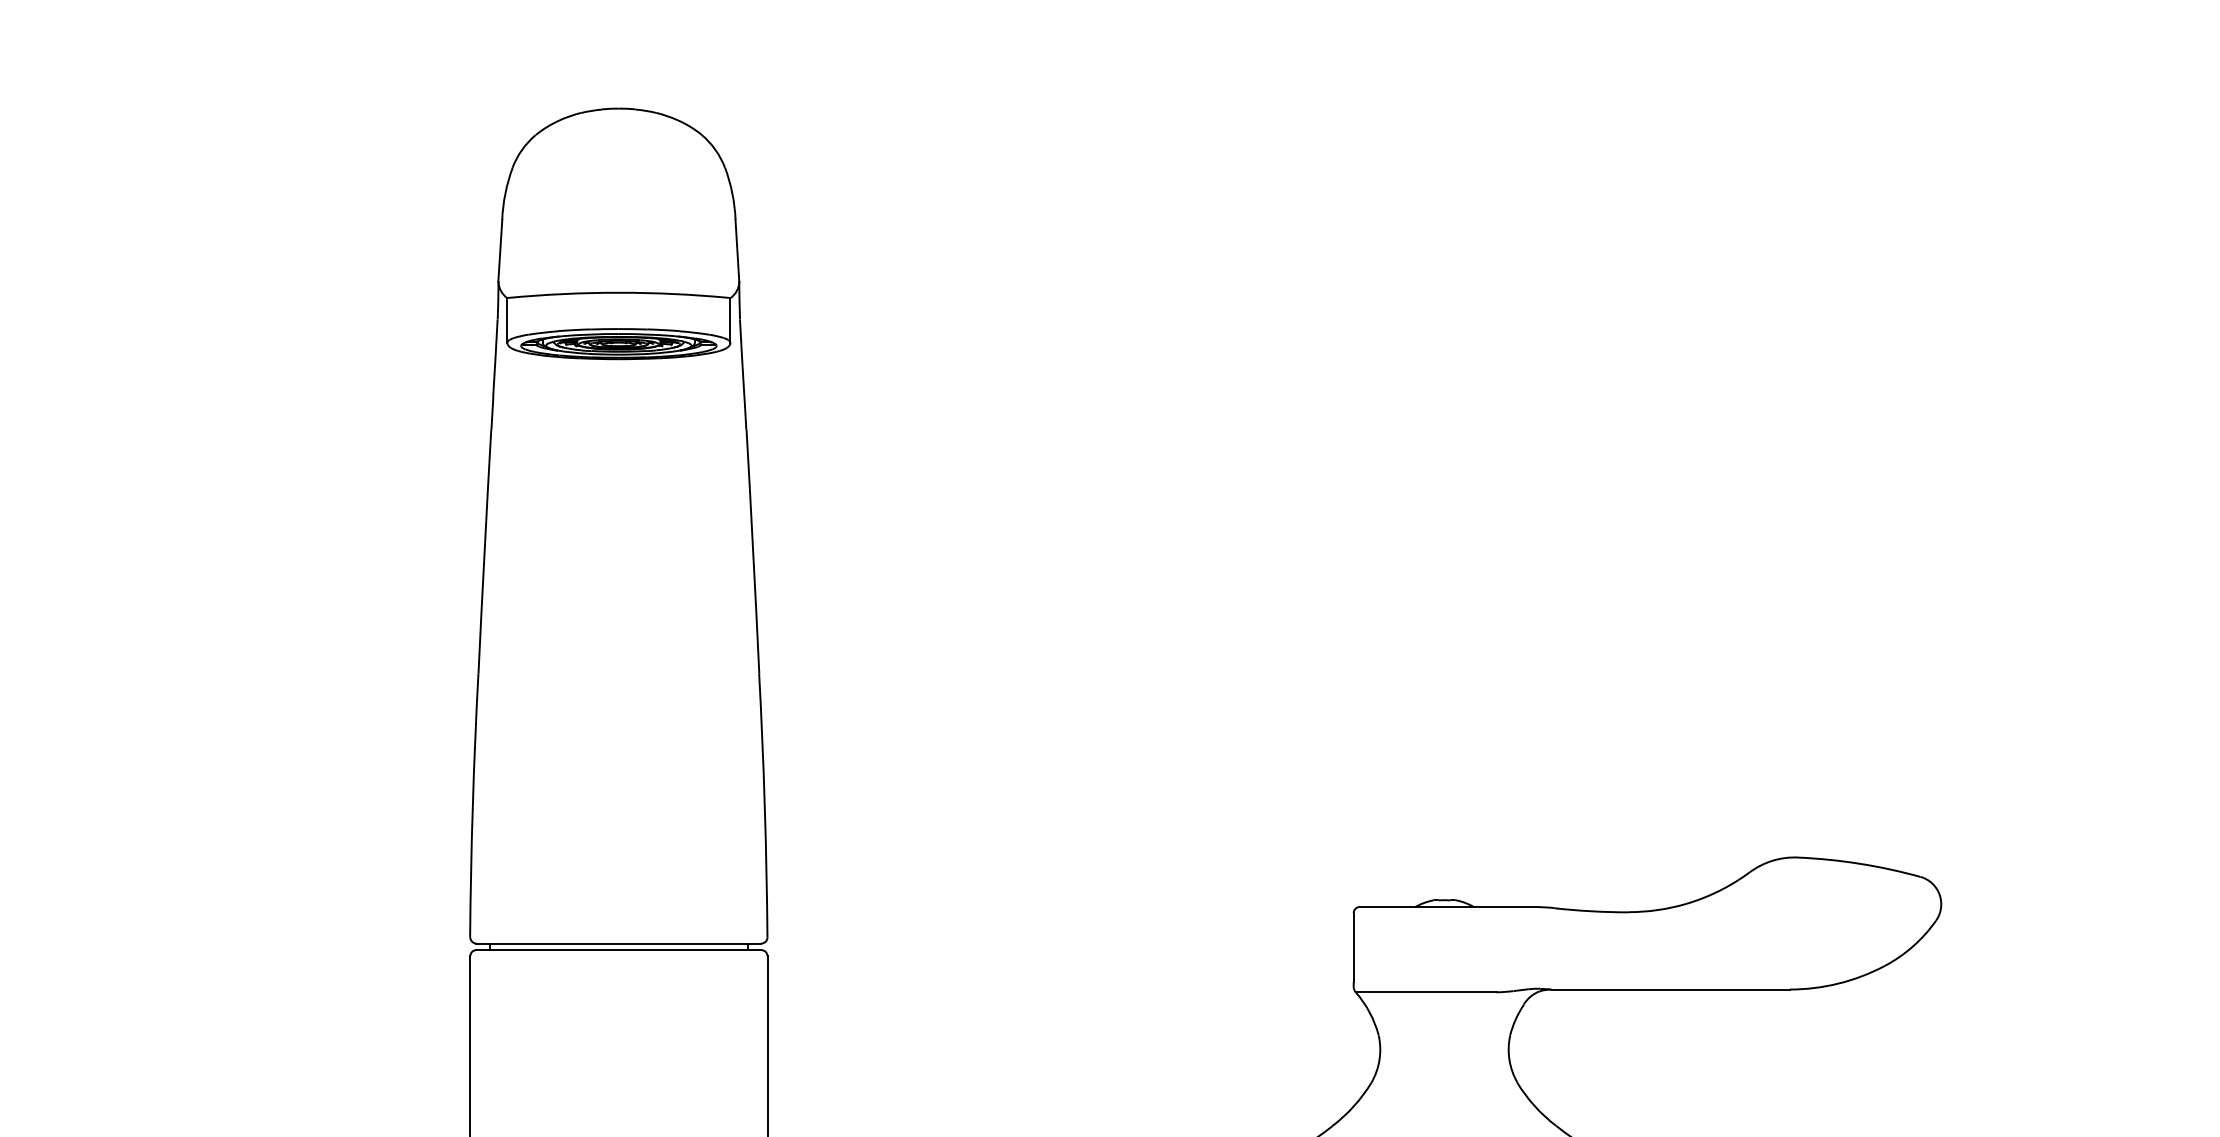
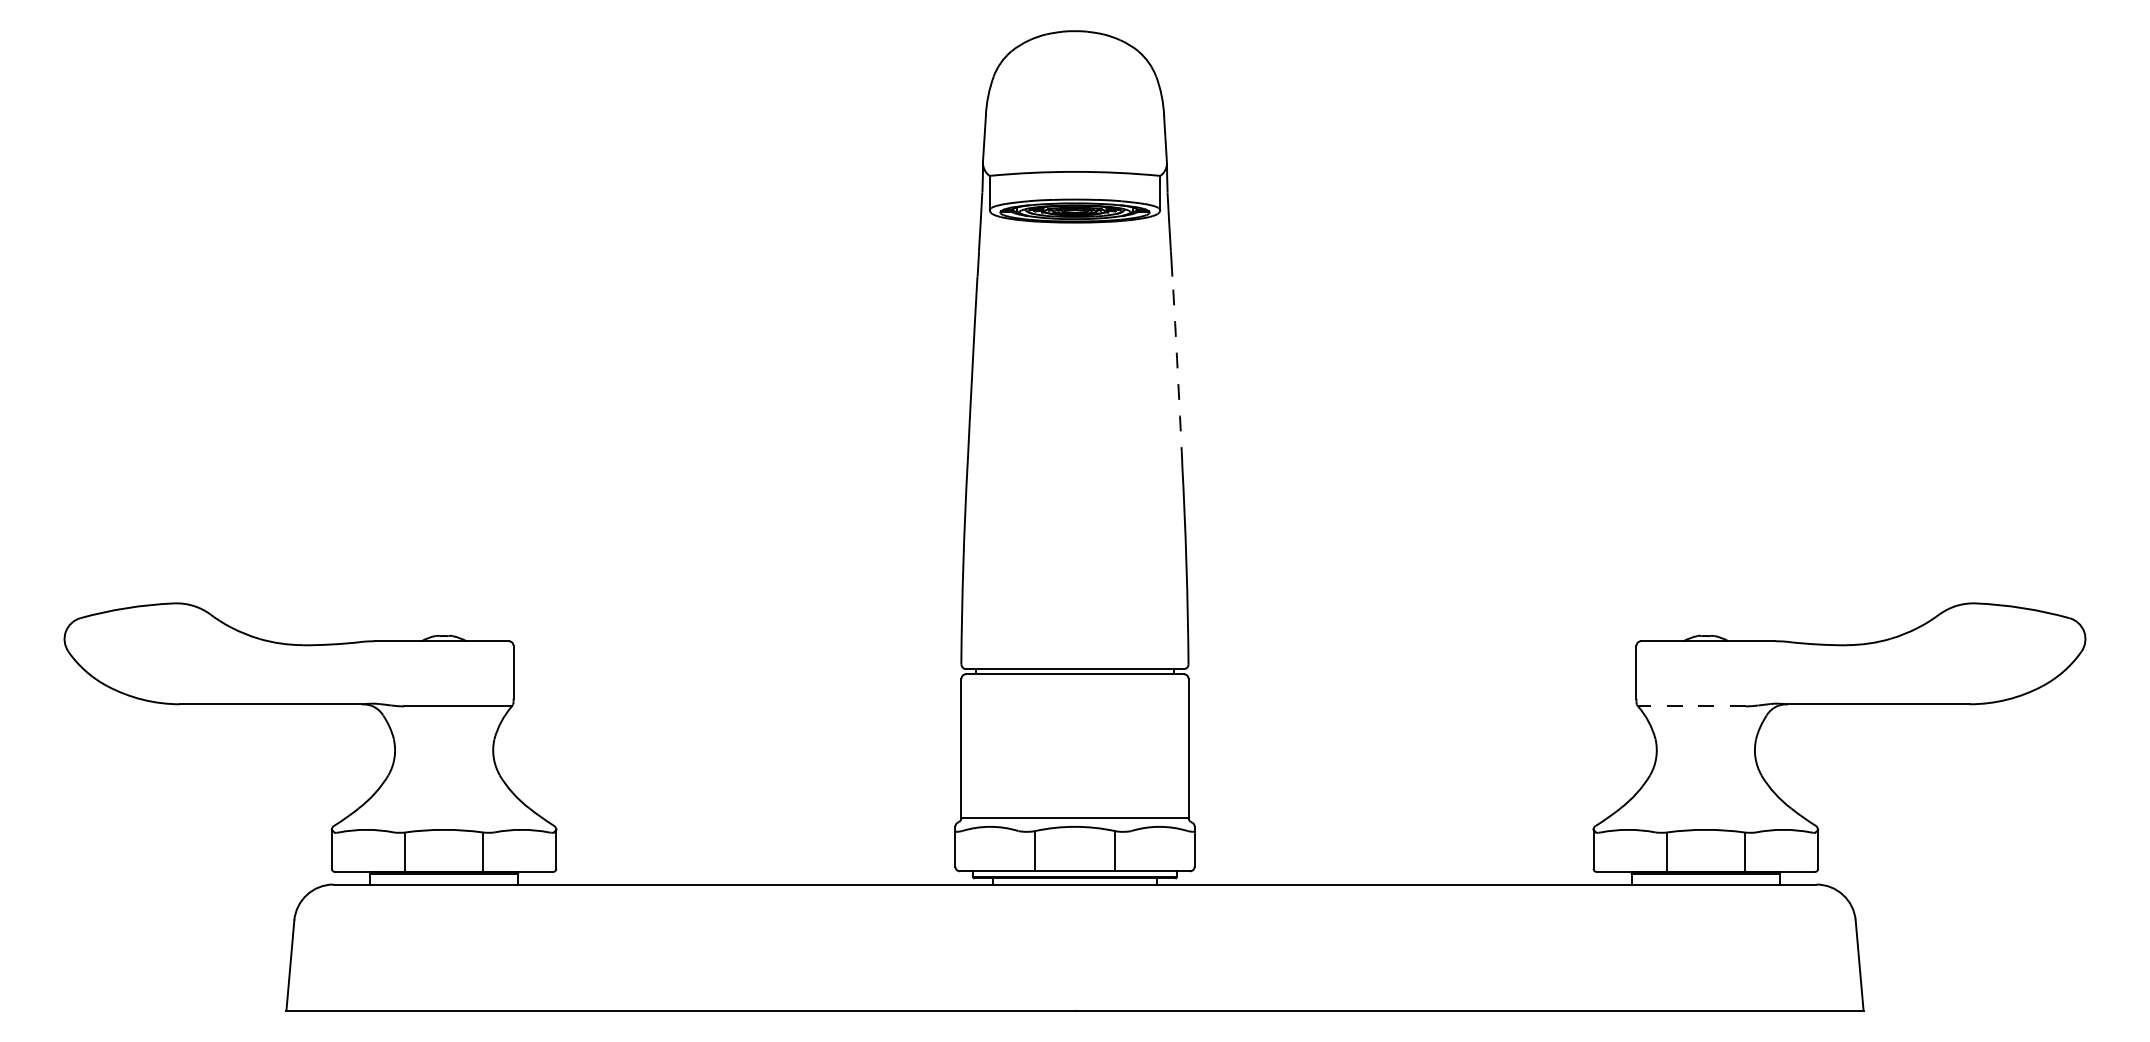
arc: (753, 551) -> (1177, 369), solid -> dashed
line: (1425, 992) -> (1691, 706), solid -> dashed

